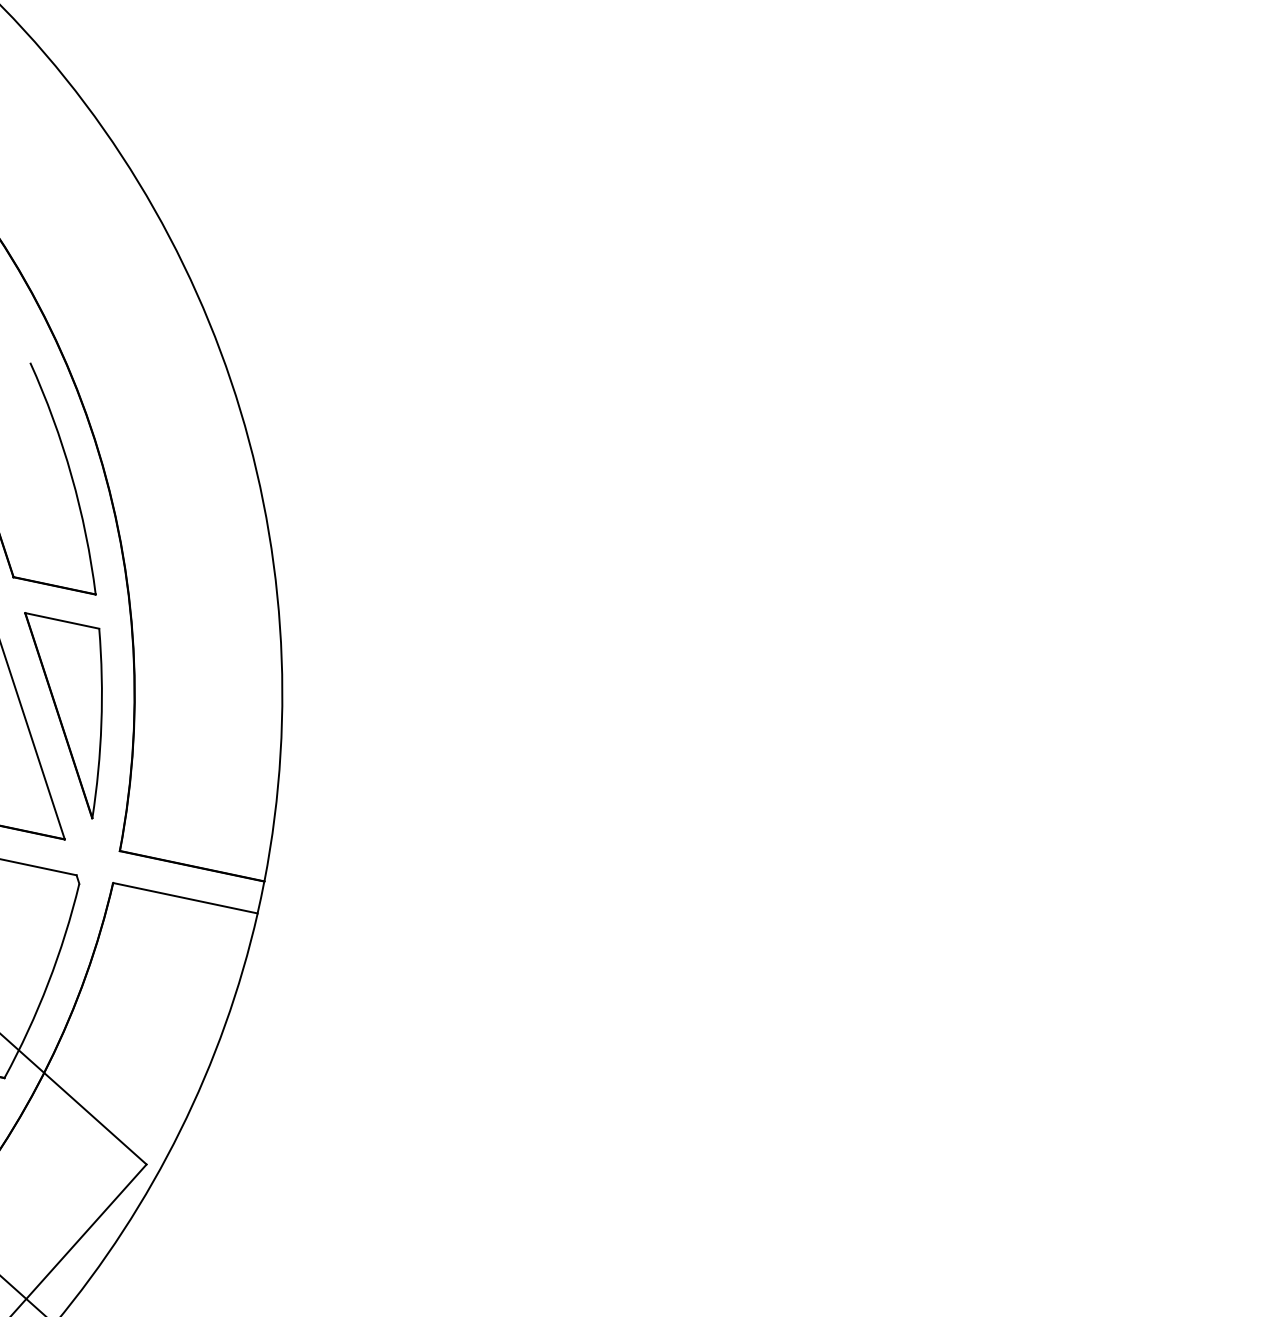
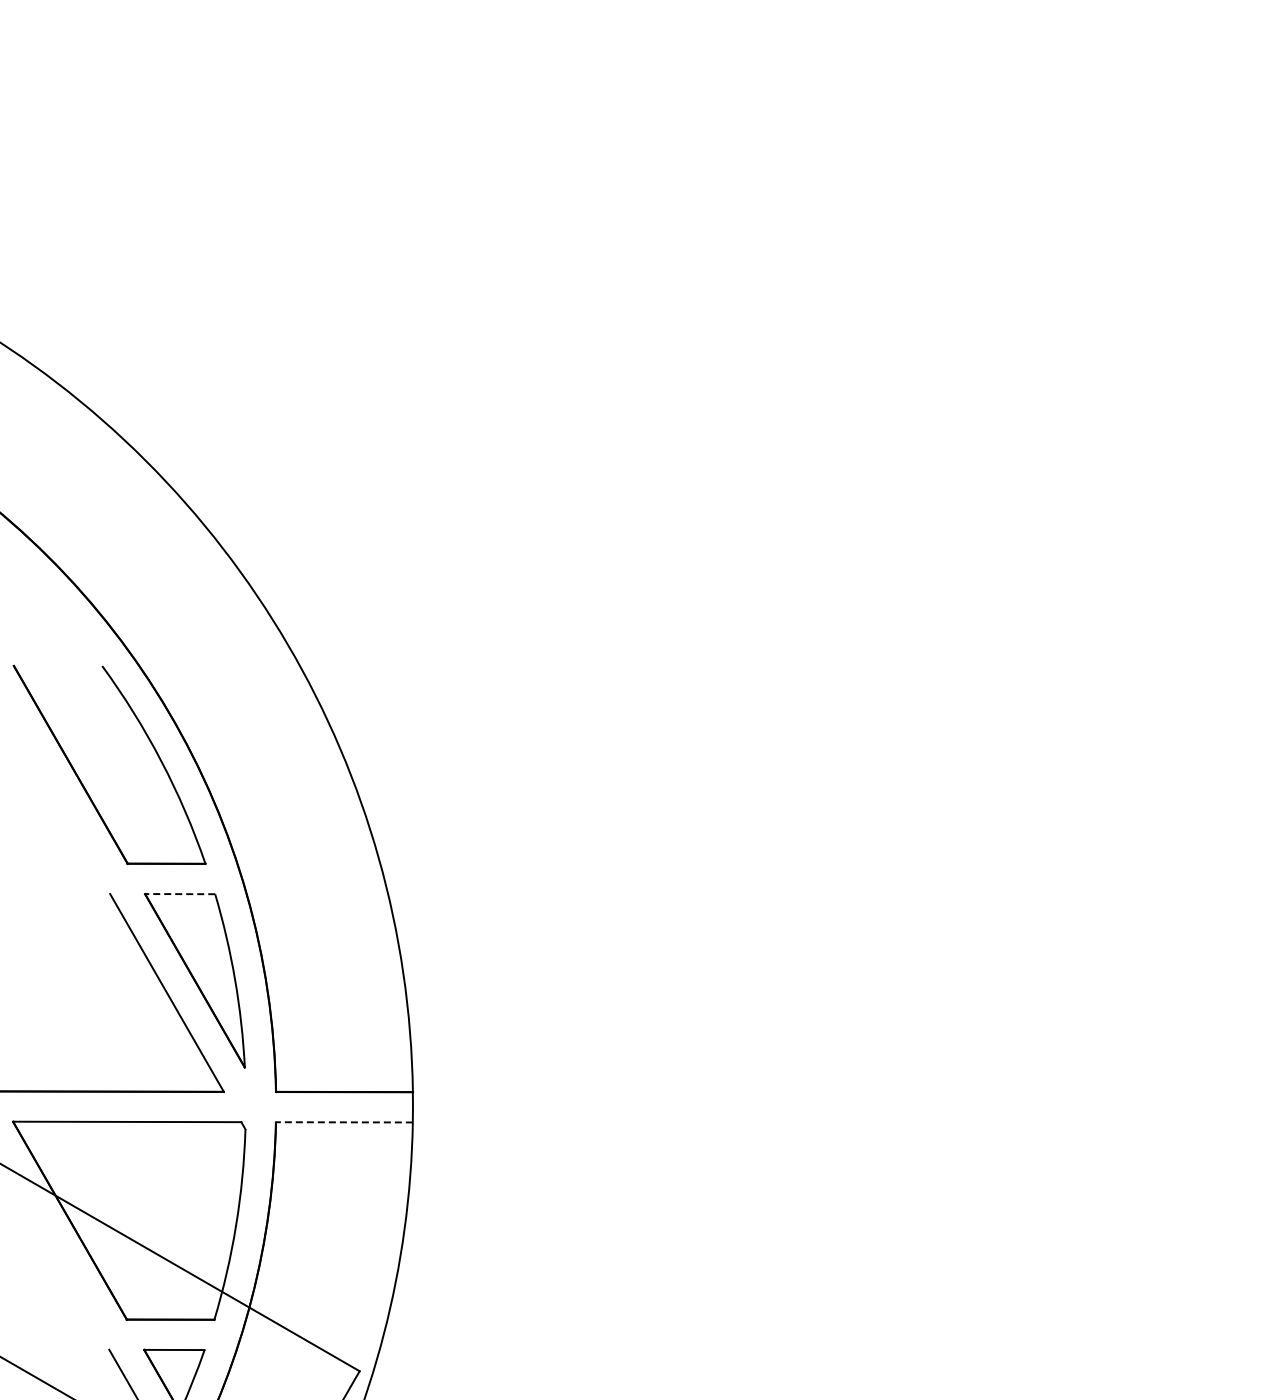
line: (62, 621) -> (180, 894), solid -> dashed
line: (184, 898) -> (343, 1122), solid -> dashed

